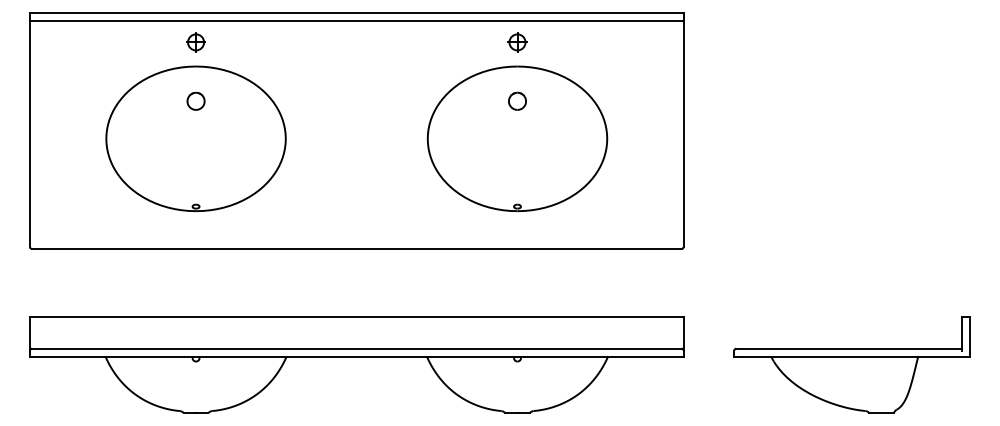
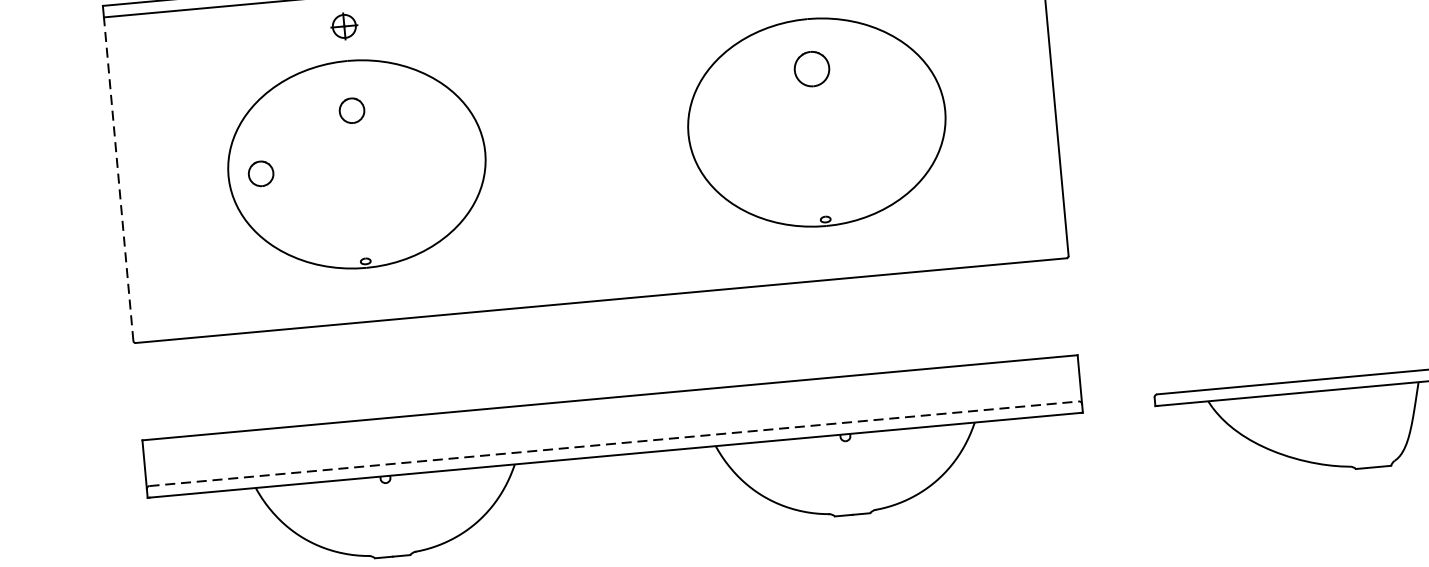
part: (517, 100) -> (811, 67), size x1.4
line: (30, 133) -> (119, 178), solid -> dashed
part: (128, 138) -> (260, 172), added
line: (356, 348) -> (613, 443), solid -> dashed

